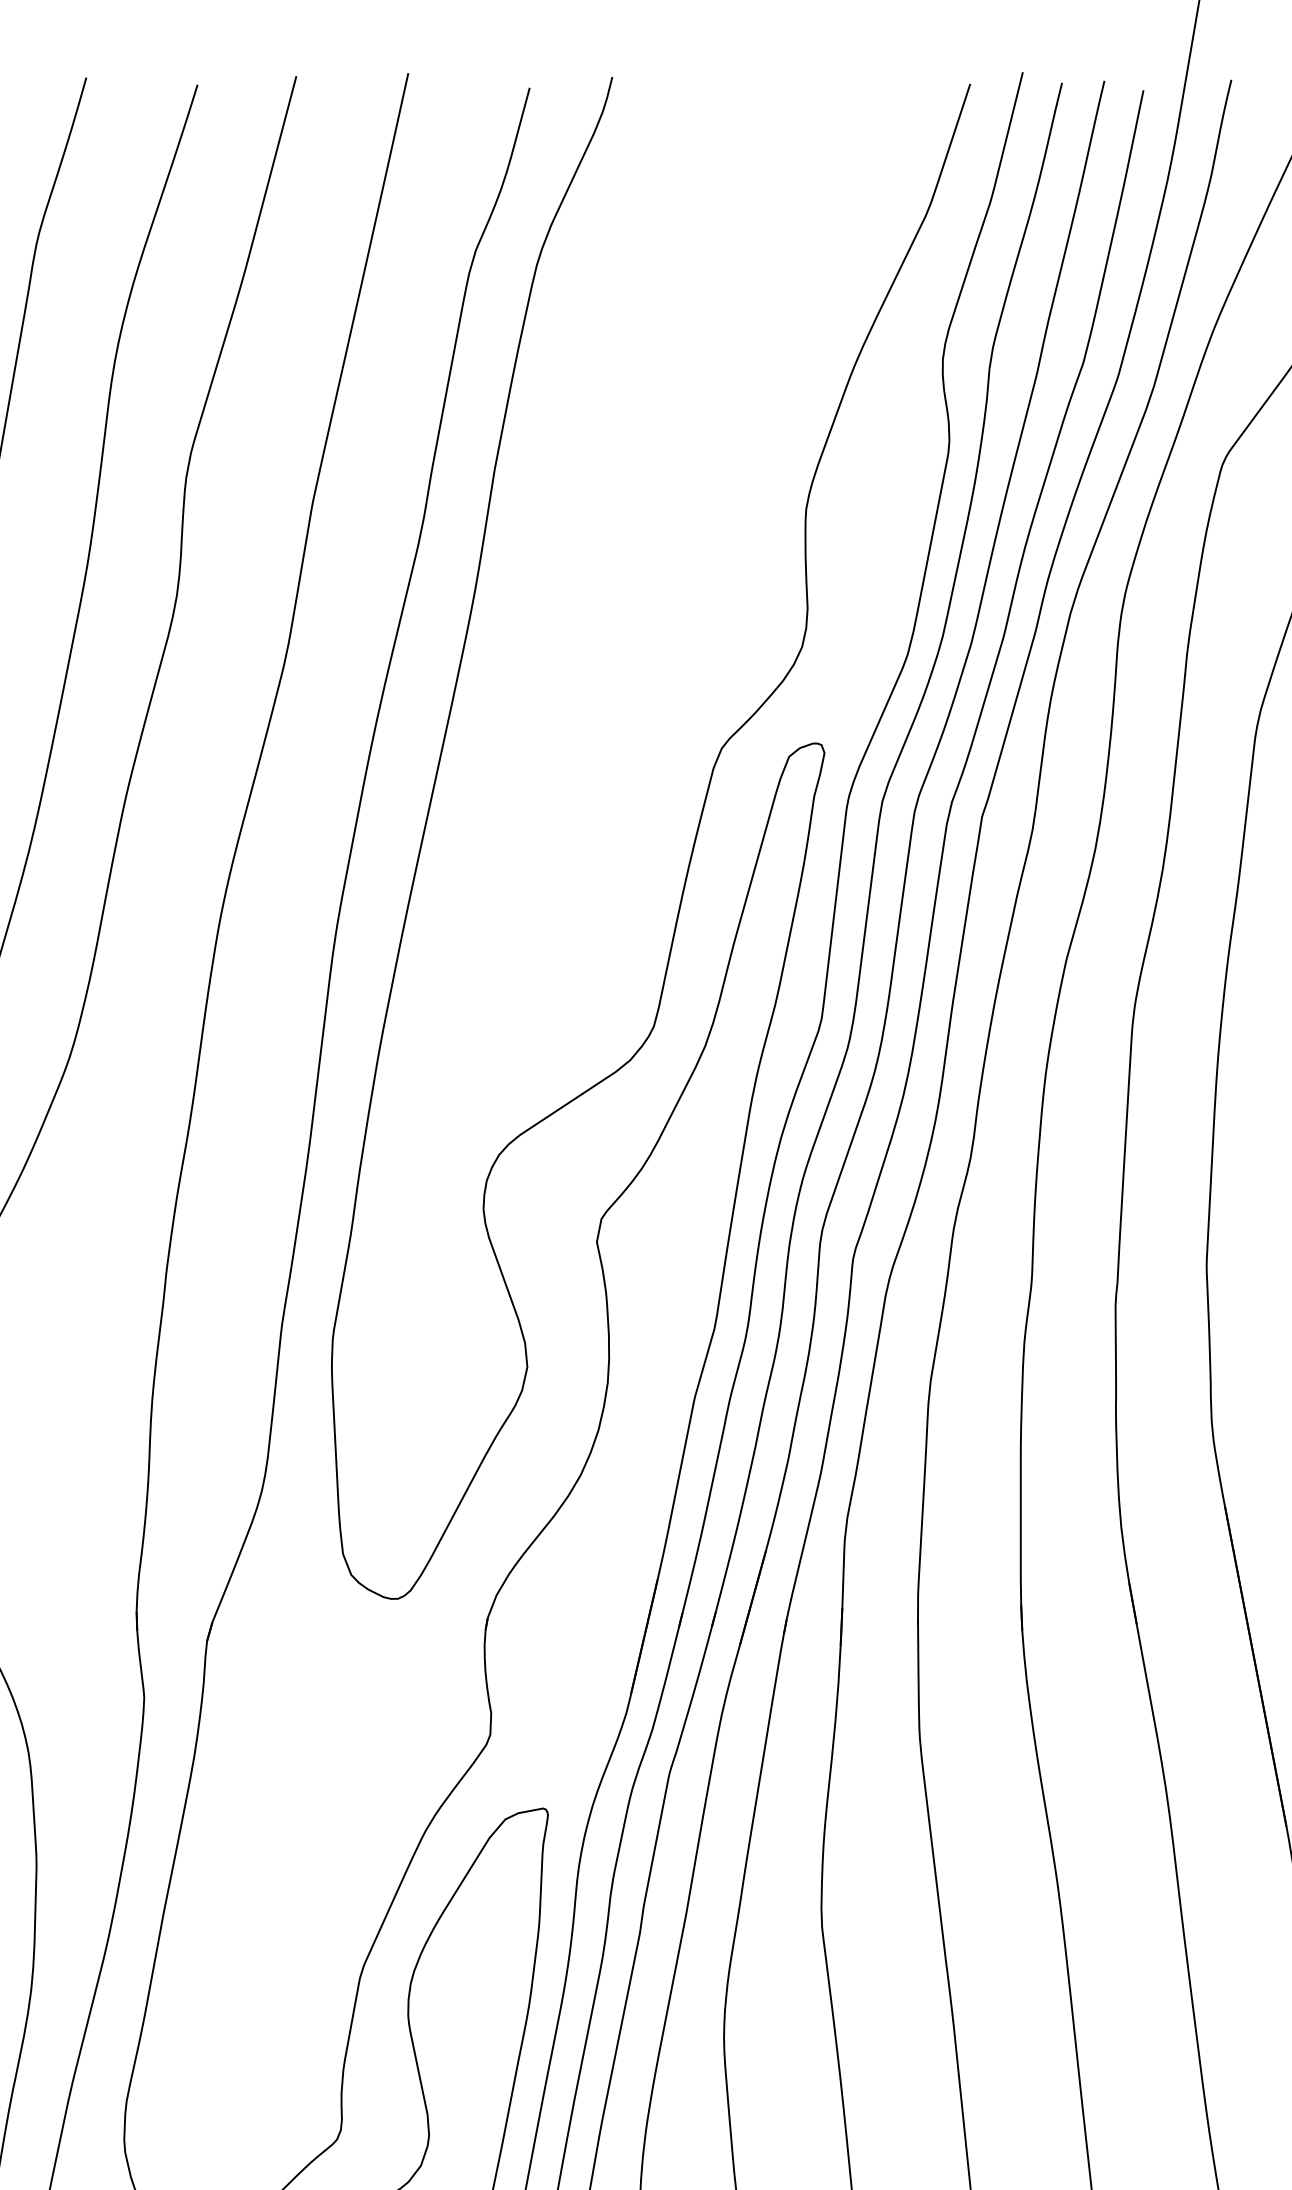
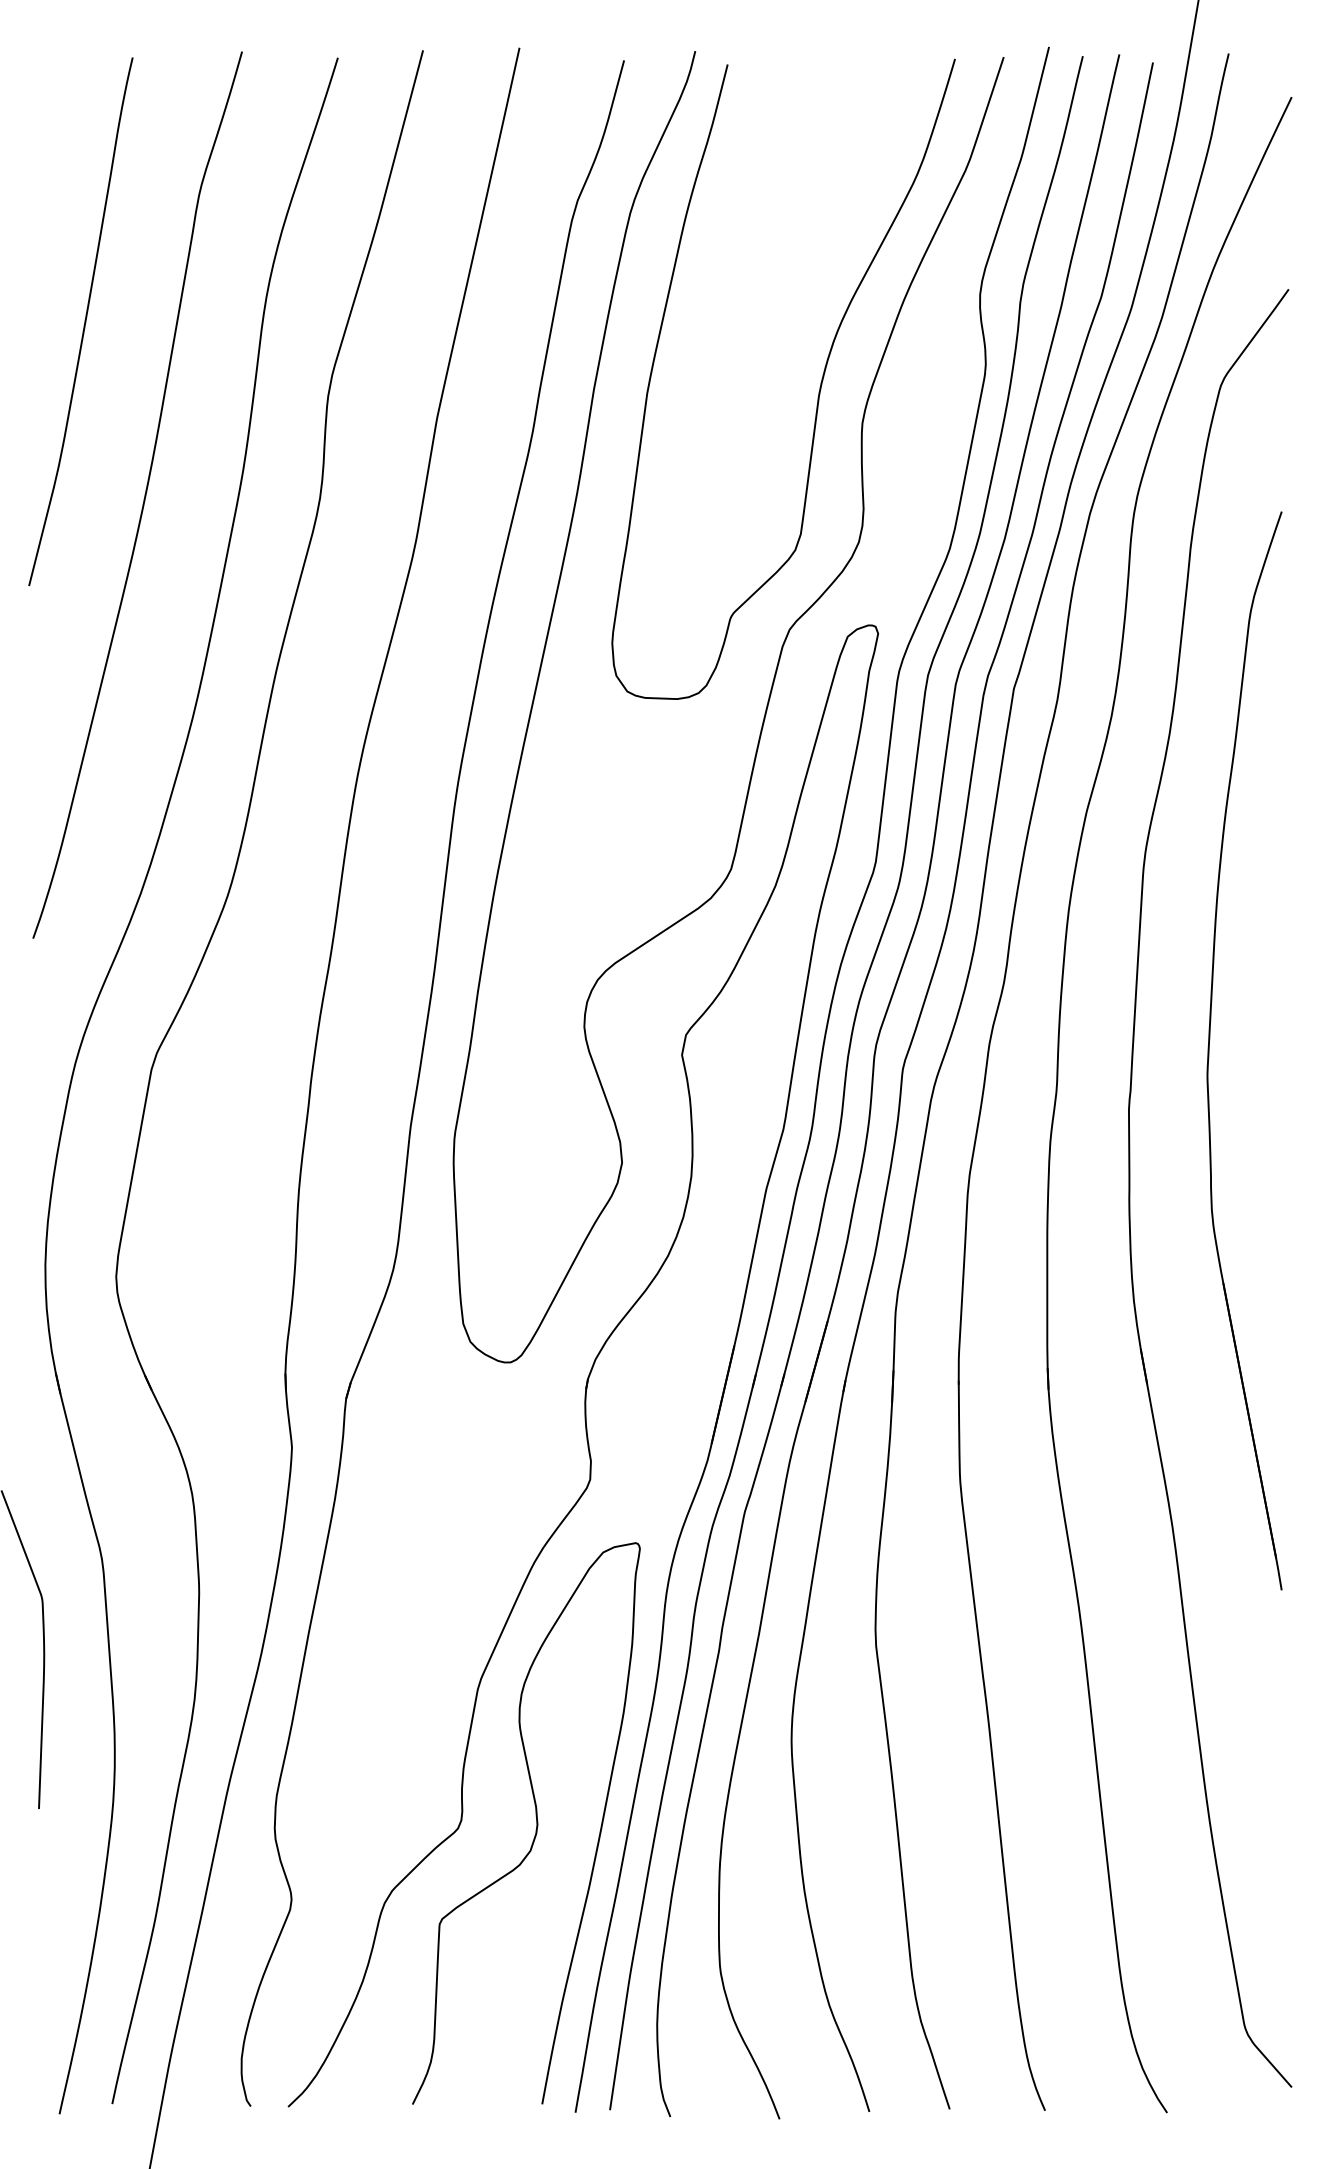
curve: (756, 467) -> (819, 387), added

